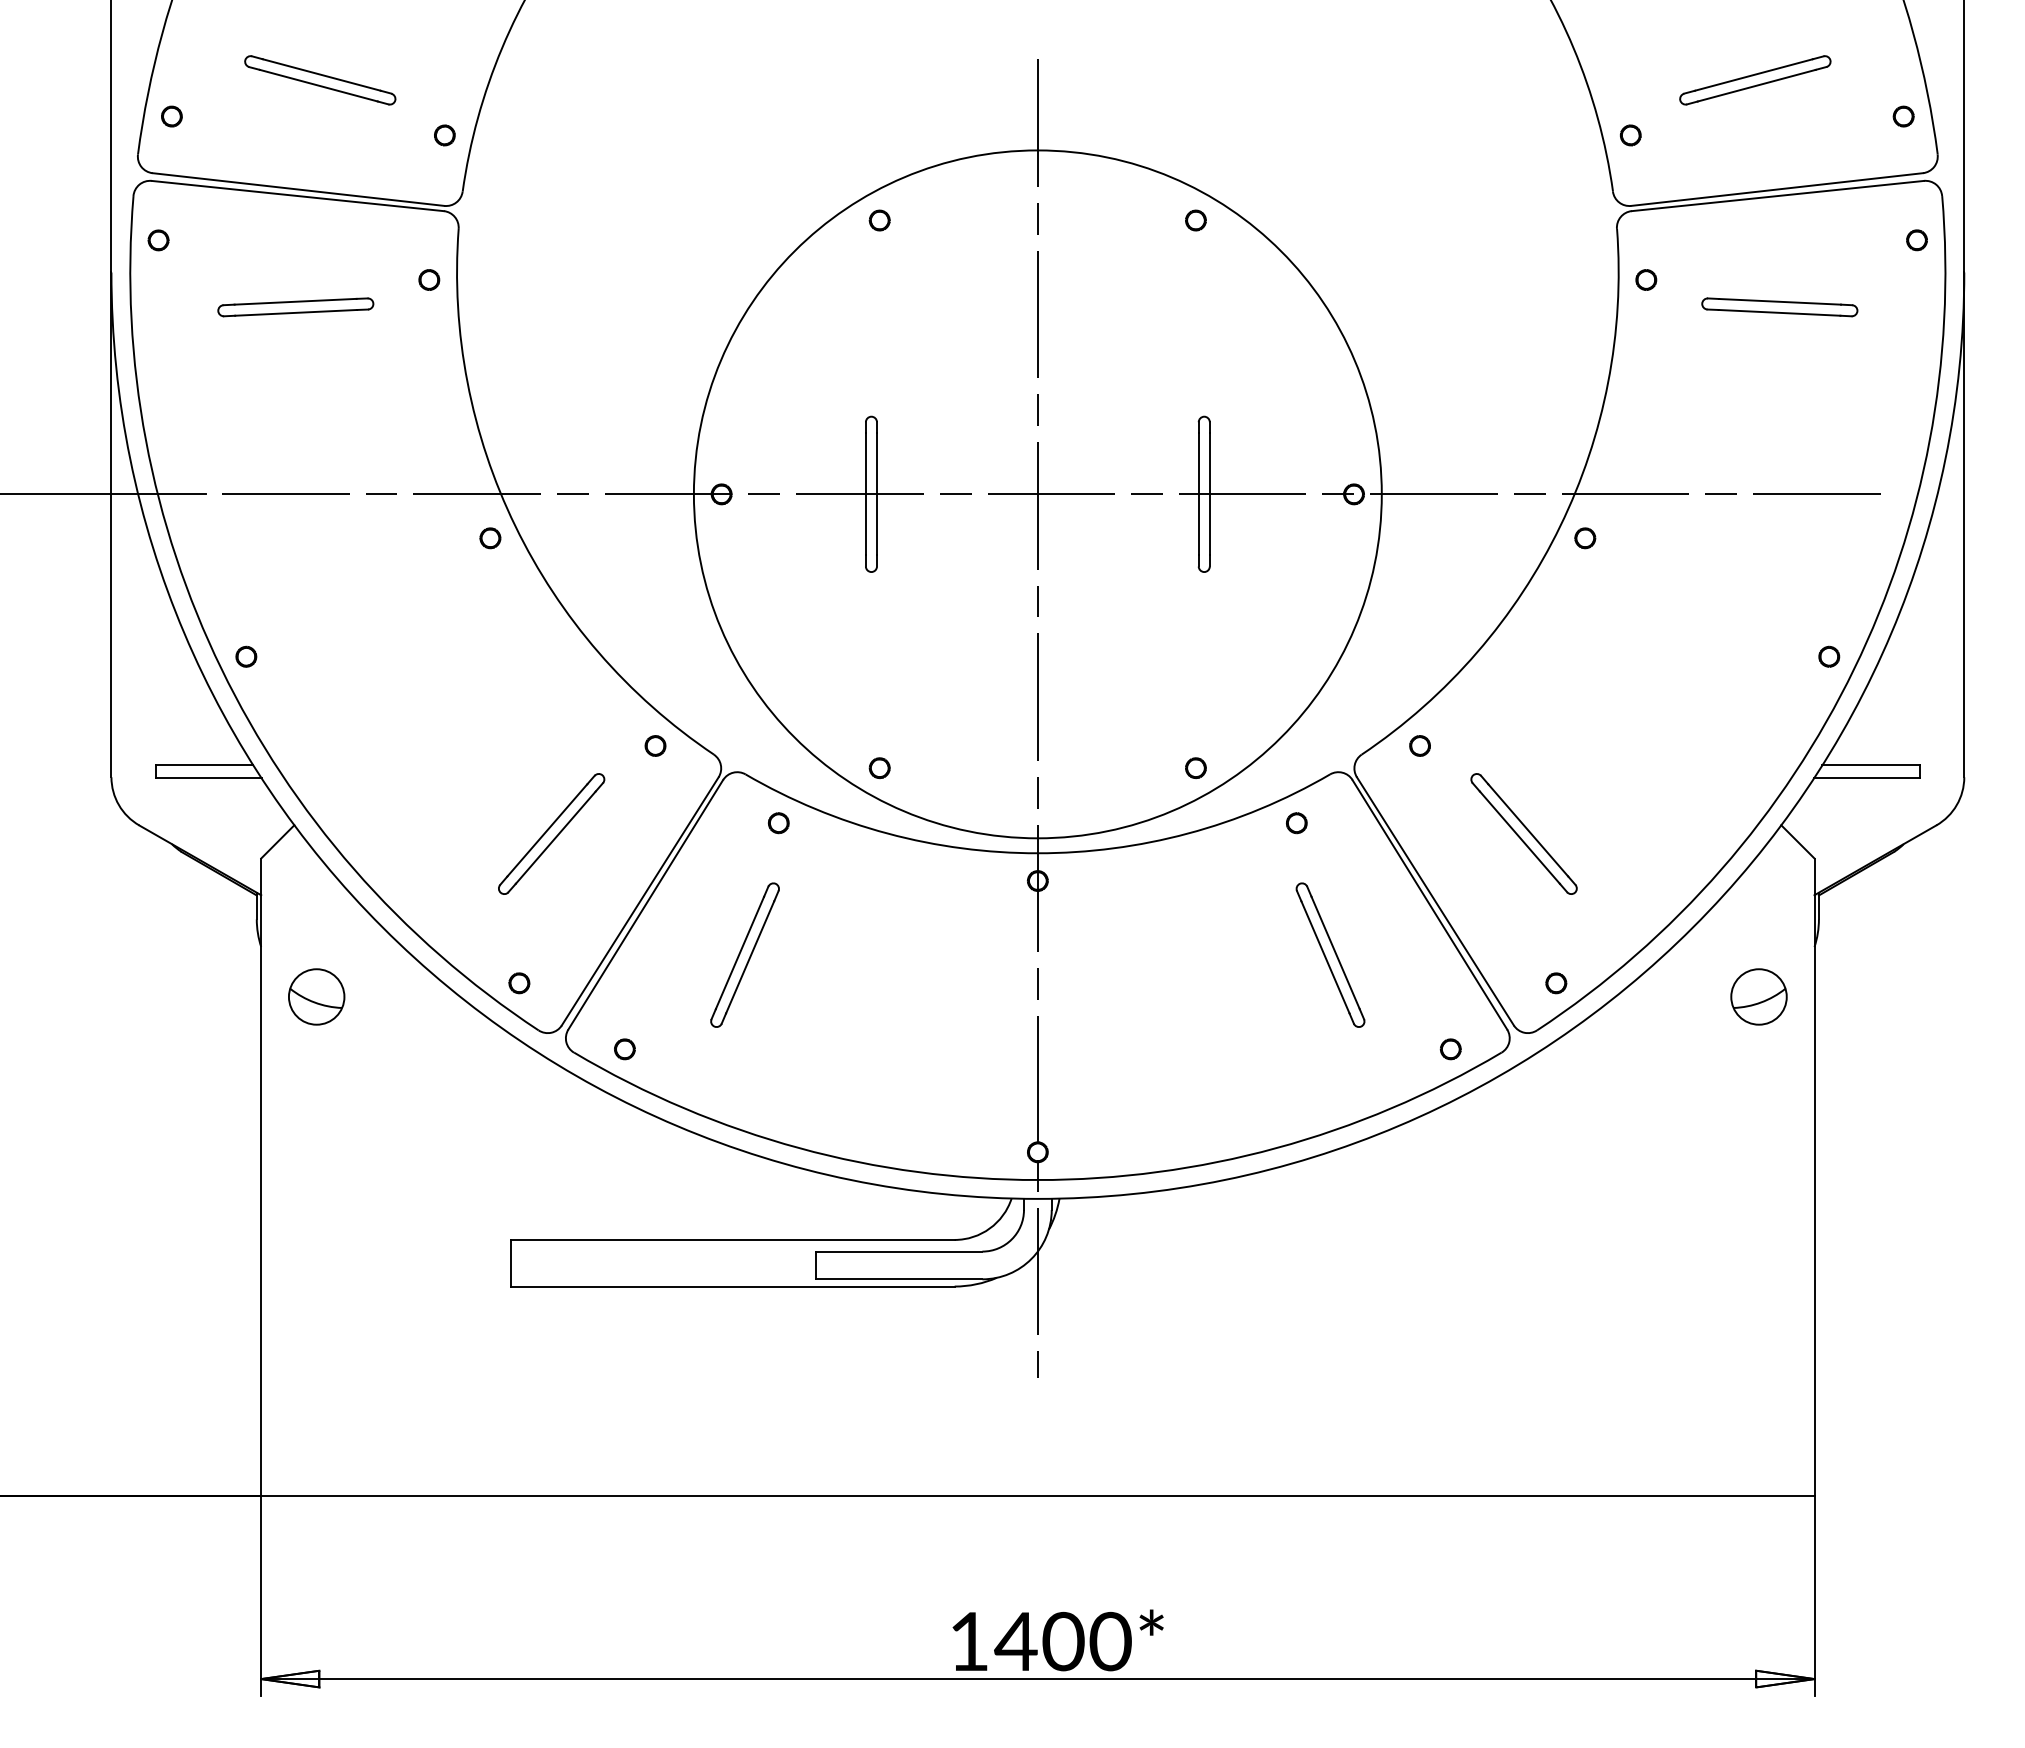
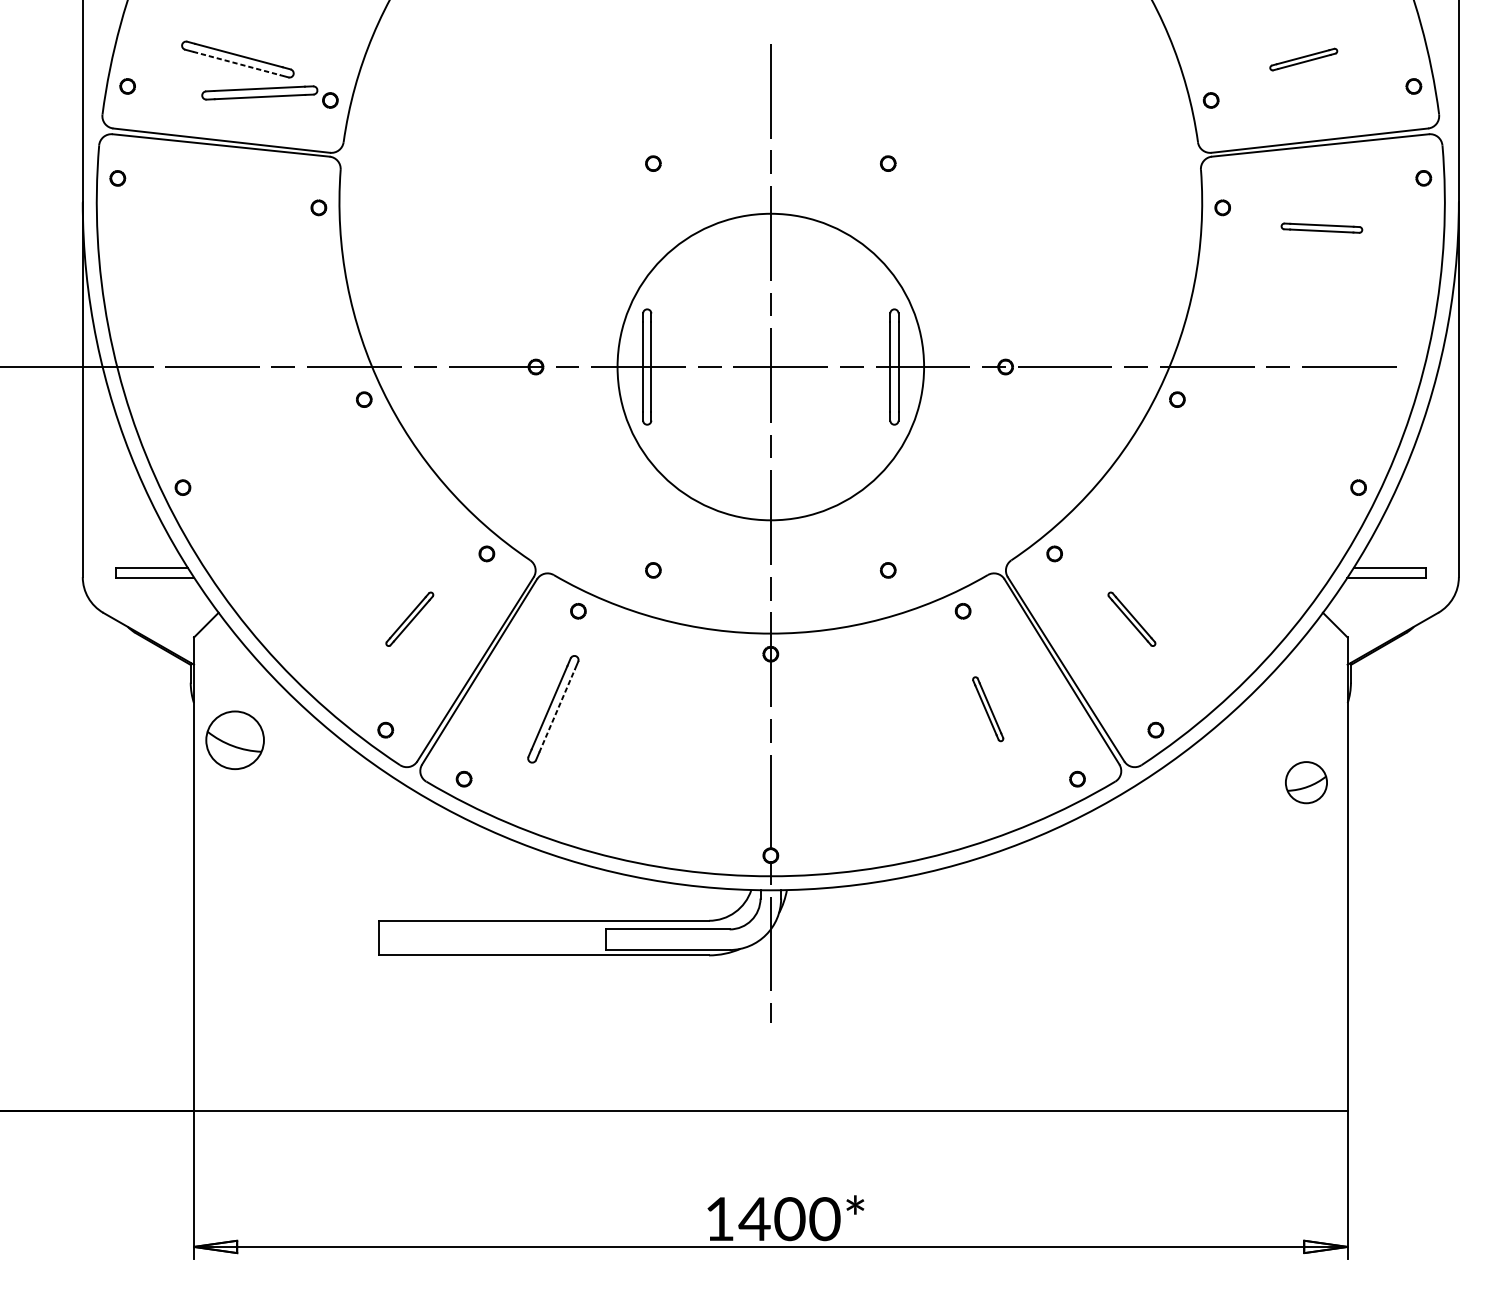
part: (1755, 80) -> (1303, 59), size x0.6
line: (319, 85) -> (237, 63), solid -> dashed
part: (295, 307) -> (259, 93), moved
part: (1779, 307) -> (1321, 228), size x0.7
circle: (1037, 494) -> (770, 367), size x0.6
part: (551, 833) -> (409, 618), size x0.6
part: (1523, 833) -> (1131, 618), size x0.6
part: (1330, 954) -> (988, 708), size x0.6
line: (750, 956) -> (557, 710), solid -> dashed
part: (316, 996) -> (235, 739), size x1.4
part: (1758, 996) -> (1306, 782), moved

